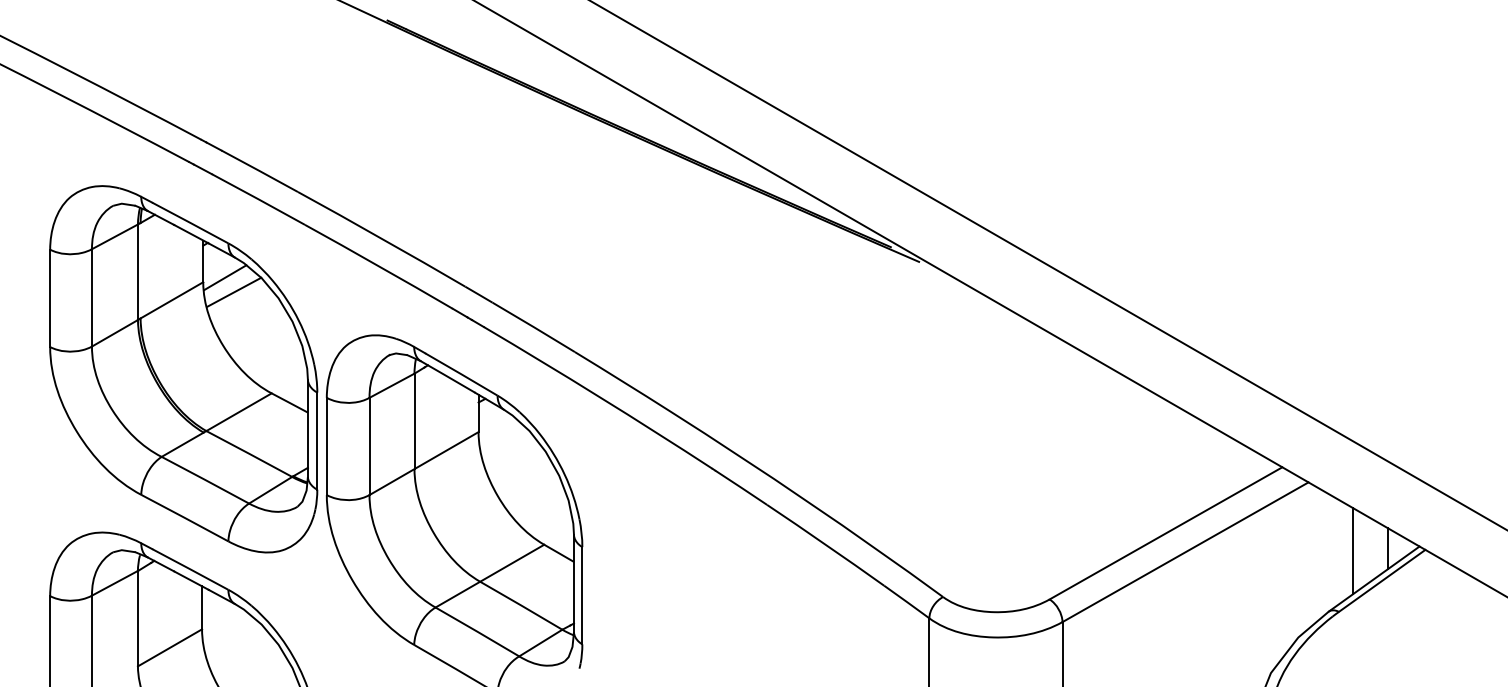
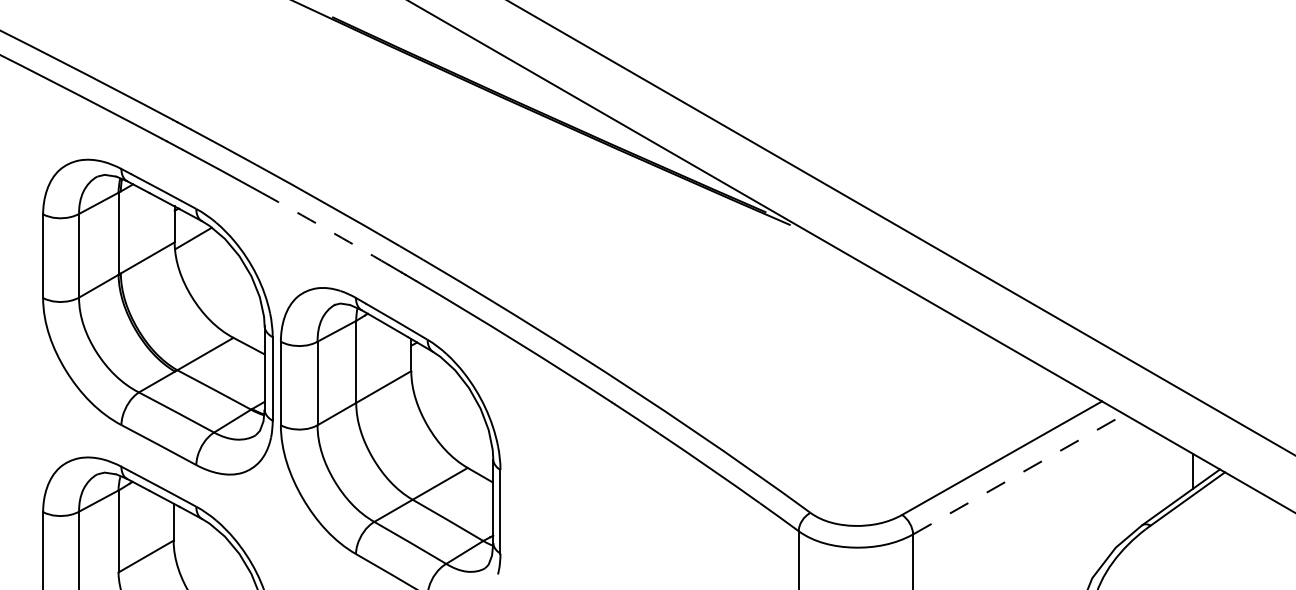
arc: (379, 266) -> (326, 228), solid -> dashed
line: (233, 292) -> (200, 251), removed
line: (1186, 551) -> (1019, 473), solid -> dashed
line: (1353, 551) -> (1163, 473), removed

